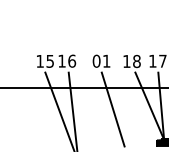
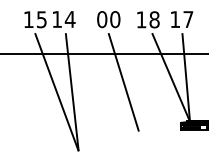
text: (71, 60) -> (69, 18), 16 -> 14
text: (106, 60) -> (115, 18), 01 -> 00

